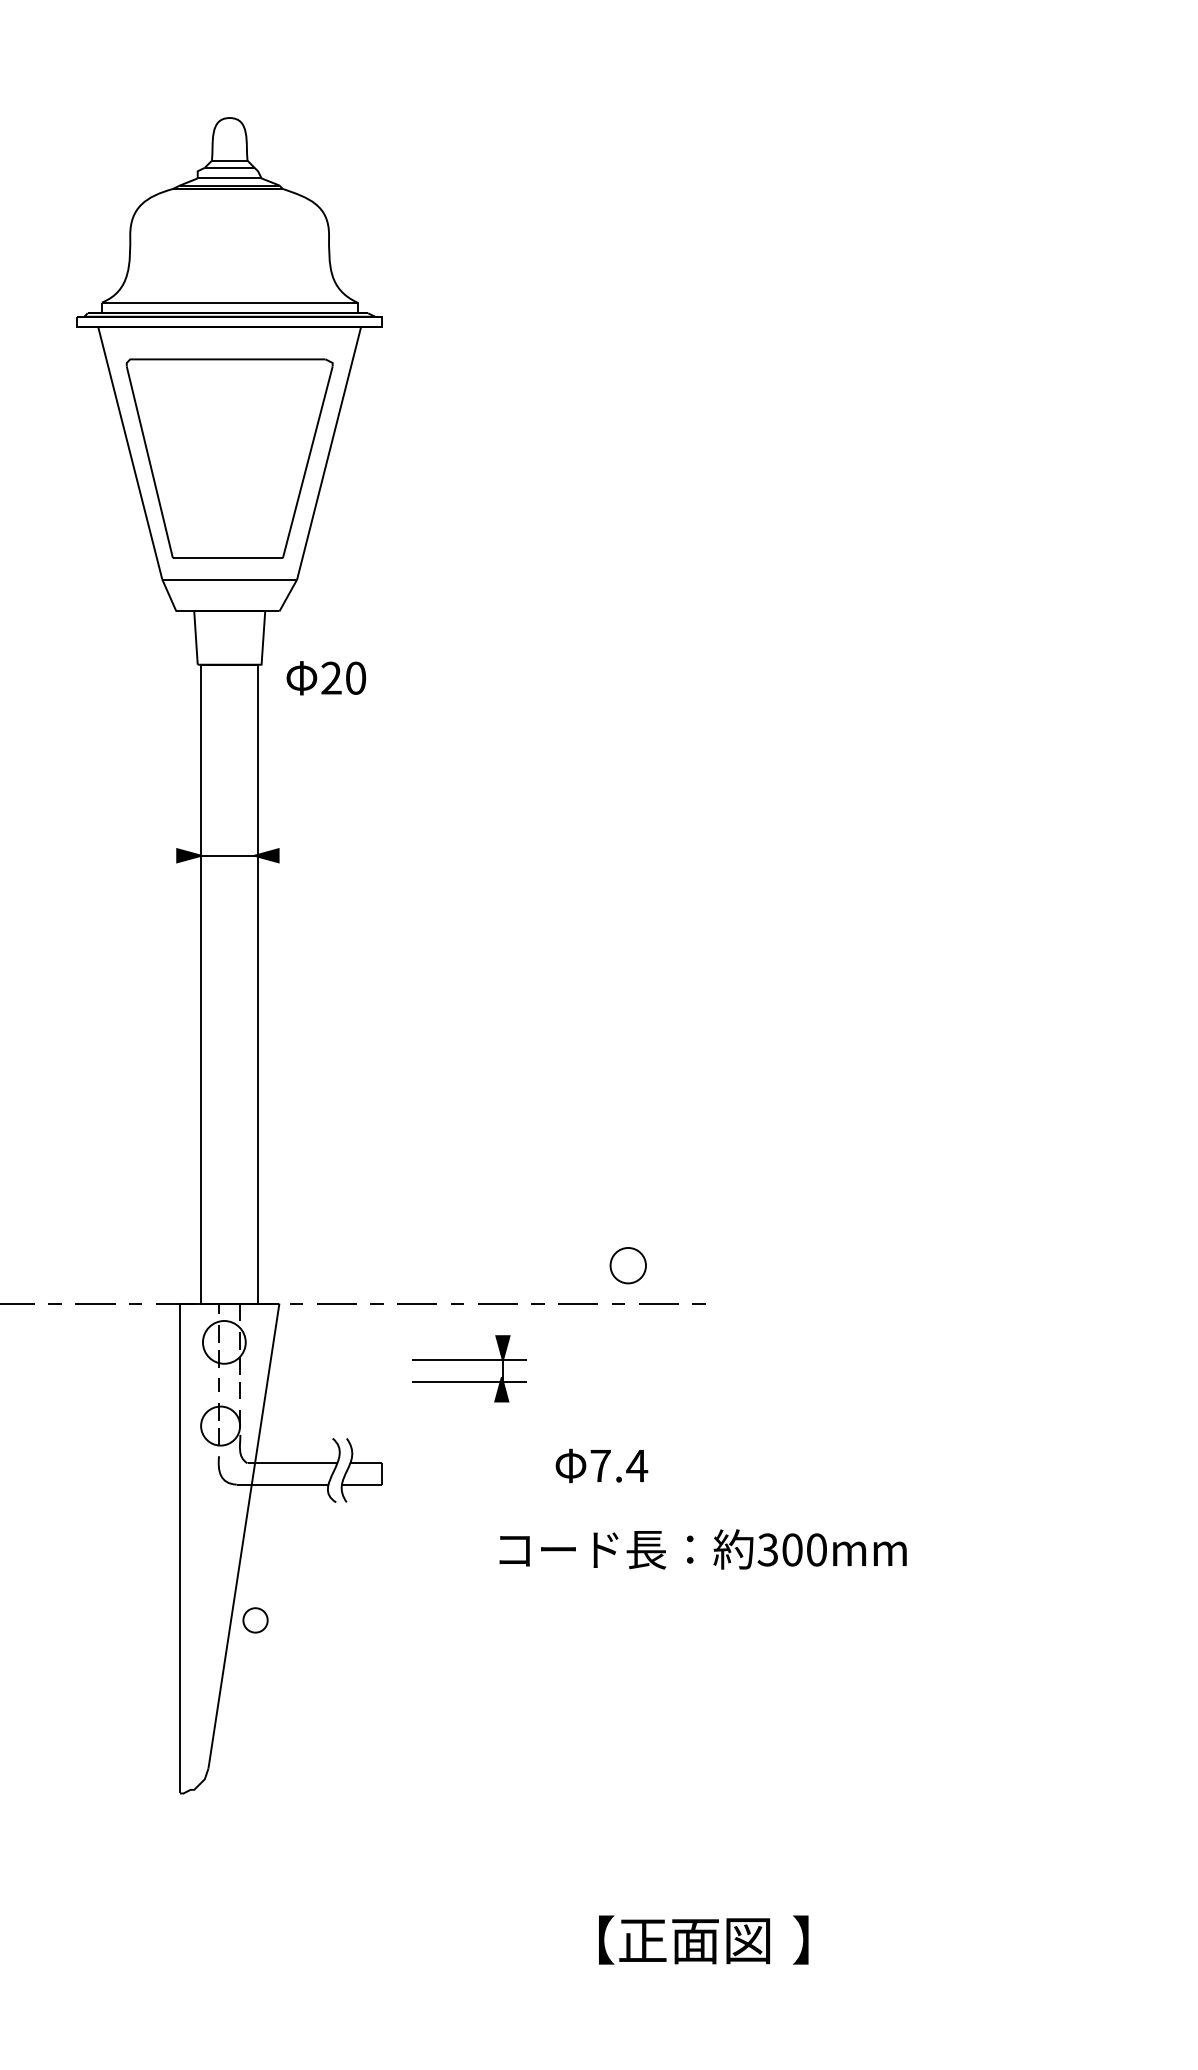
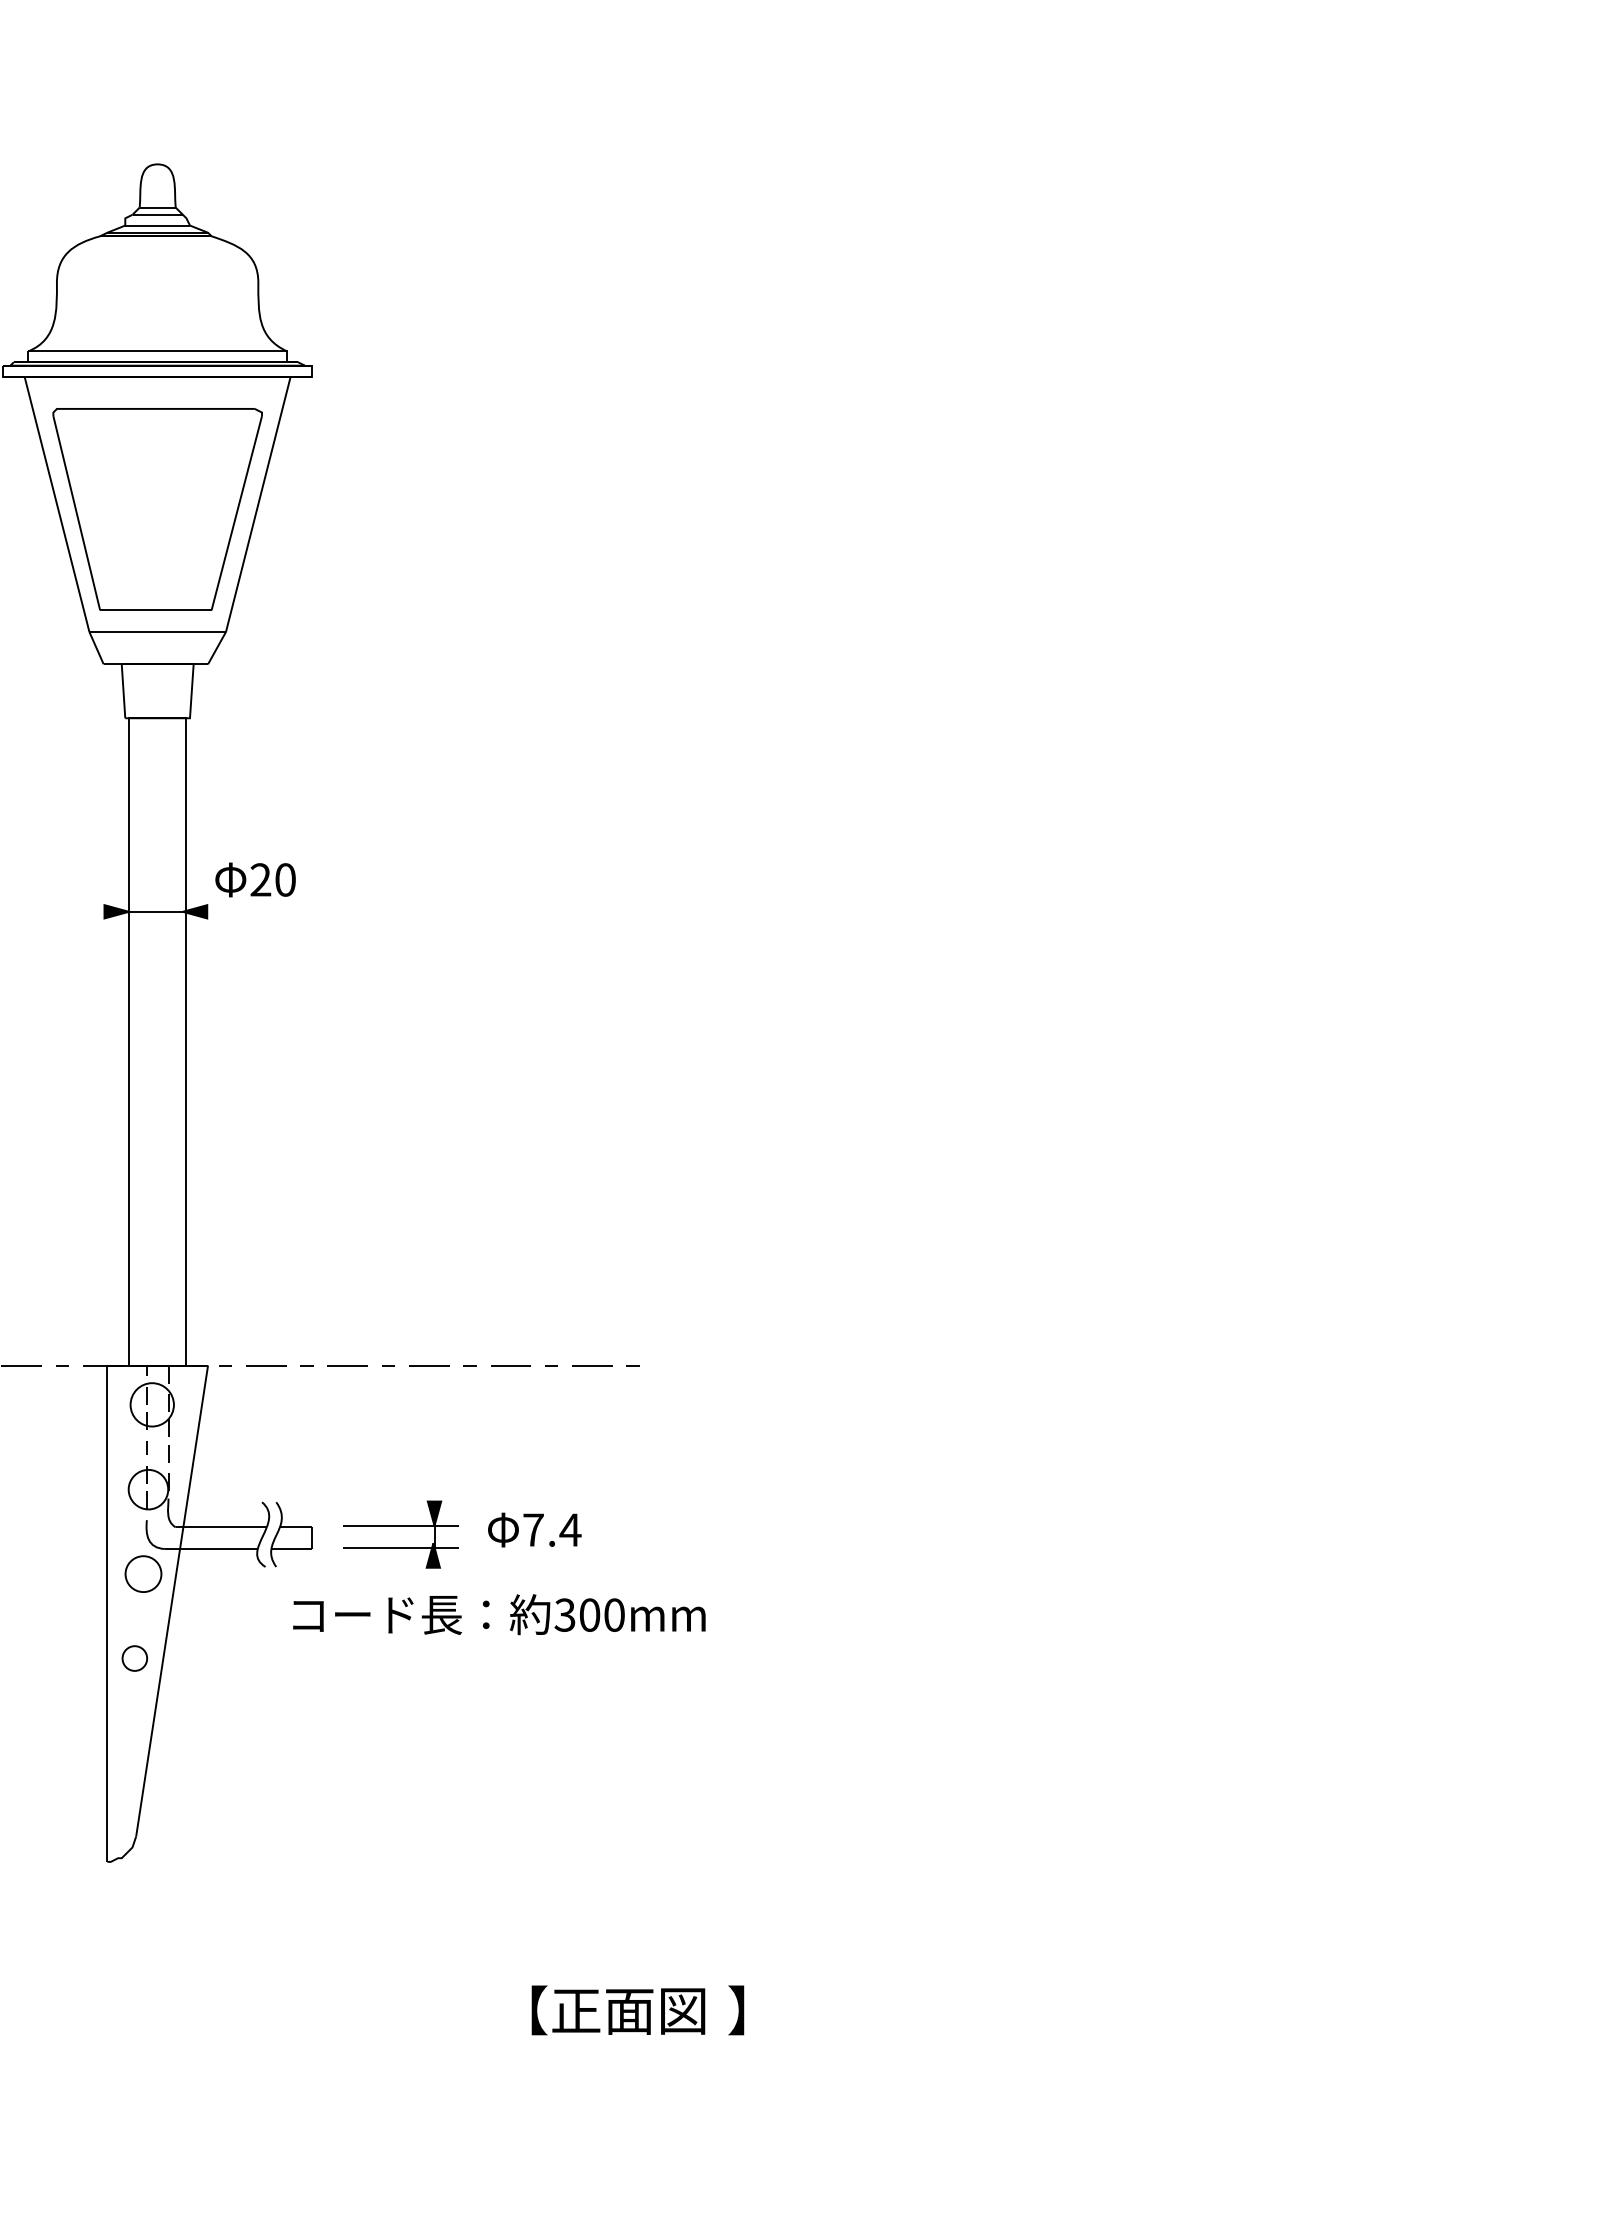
text: (326, 677) -> (255, 879), moved
part: (628, 1265) -> (143, 1573), moved
part: (469, 1360) -> (400, 1526), moved
text: (703, 1549) -> (499, 1614), moved
part: (255, 1620) -> (134, 1658), moved

